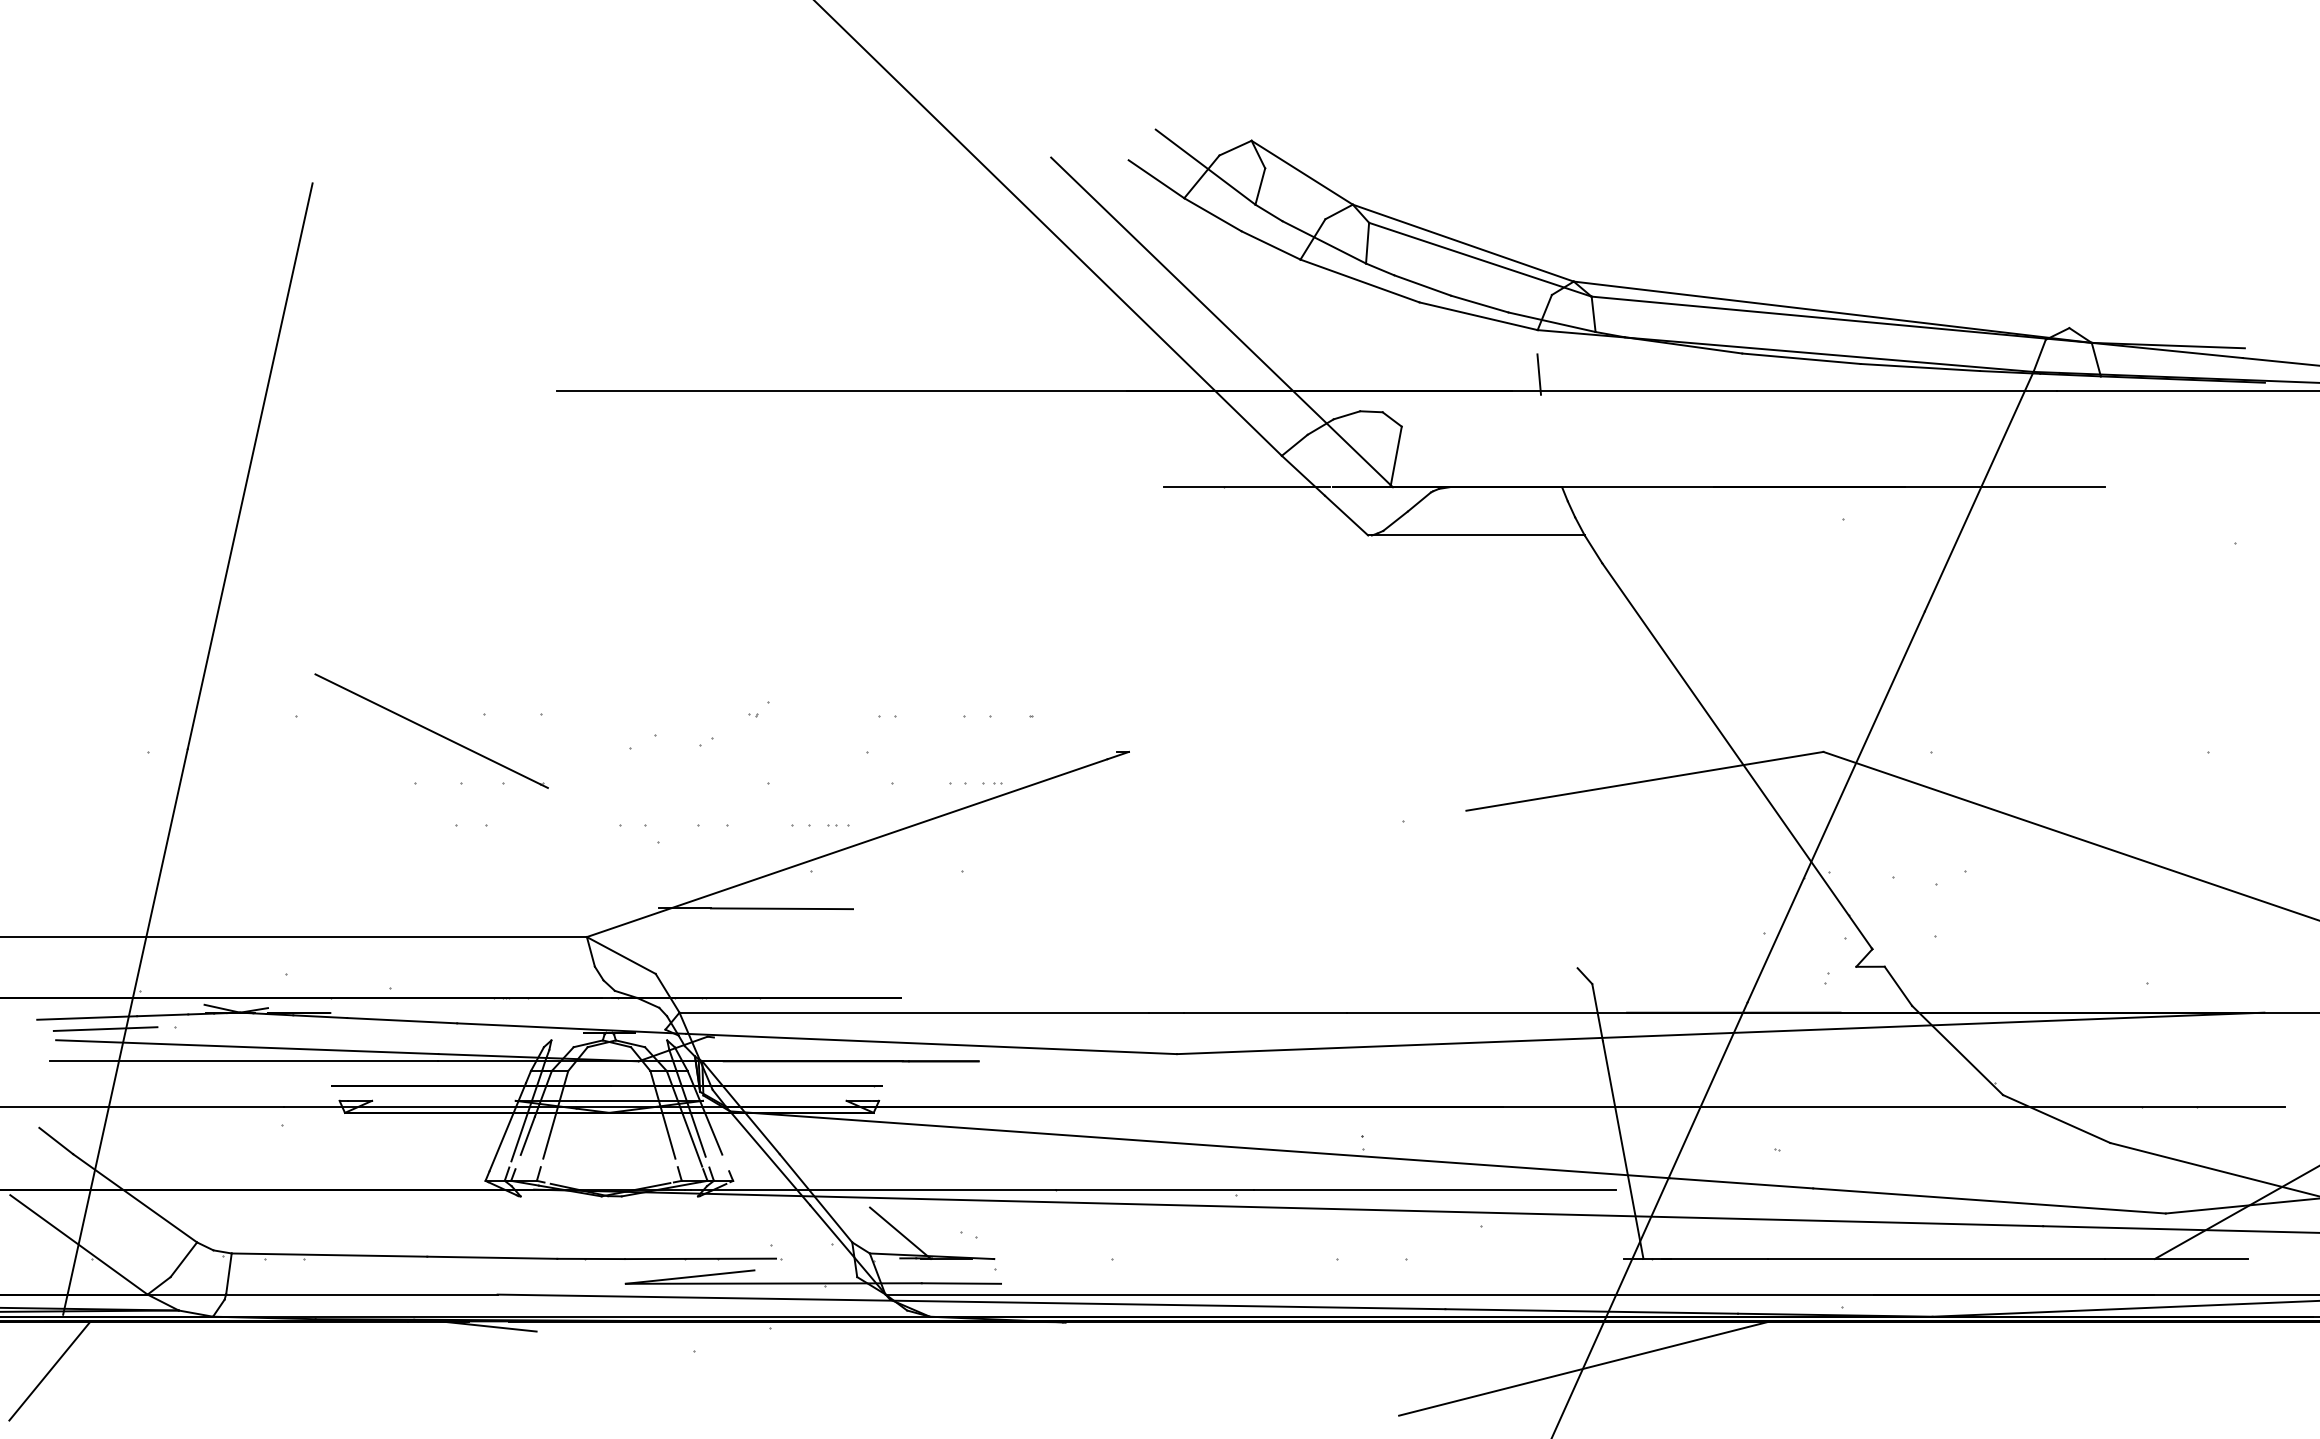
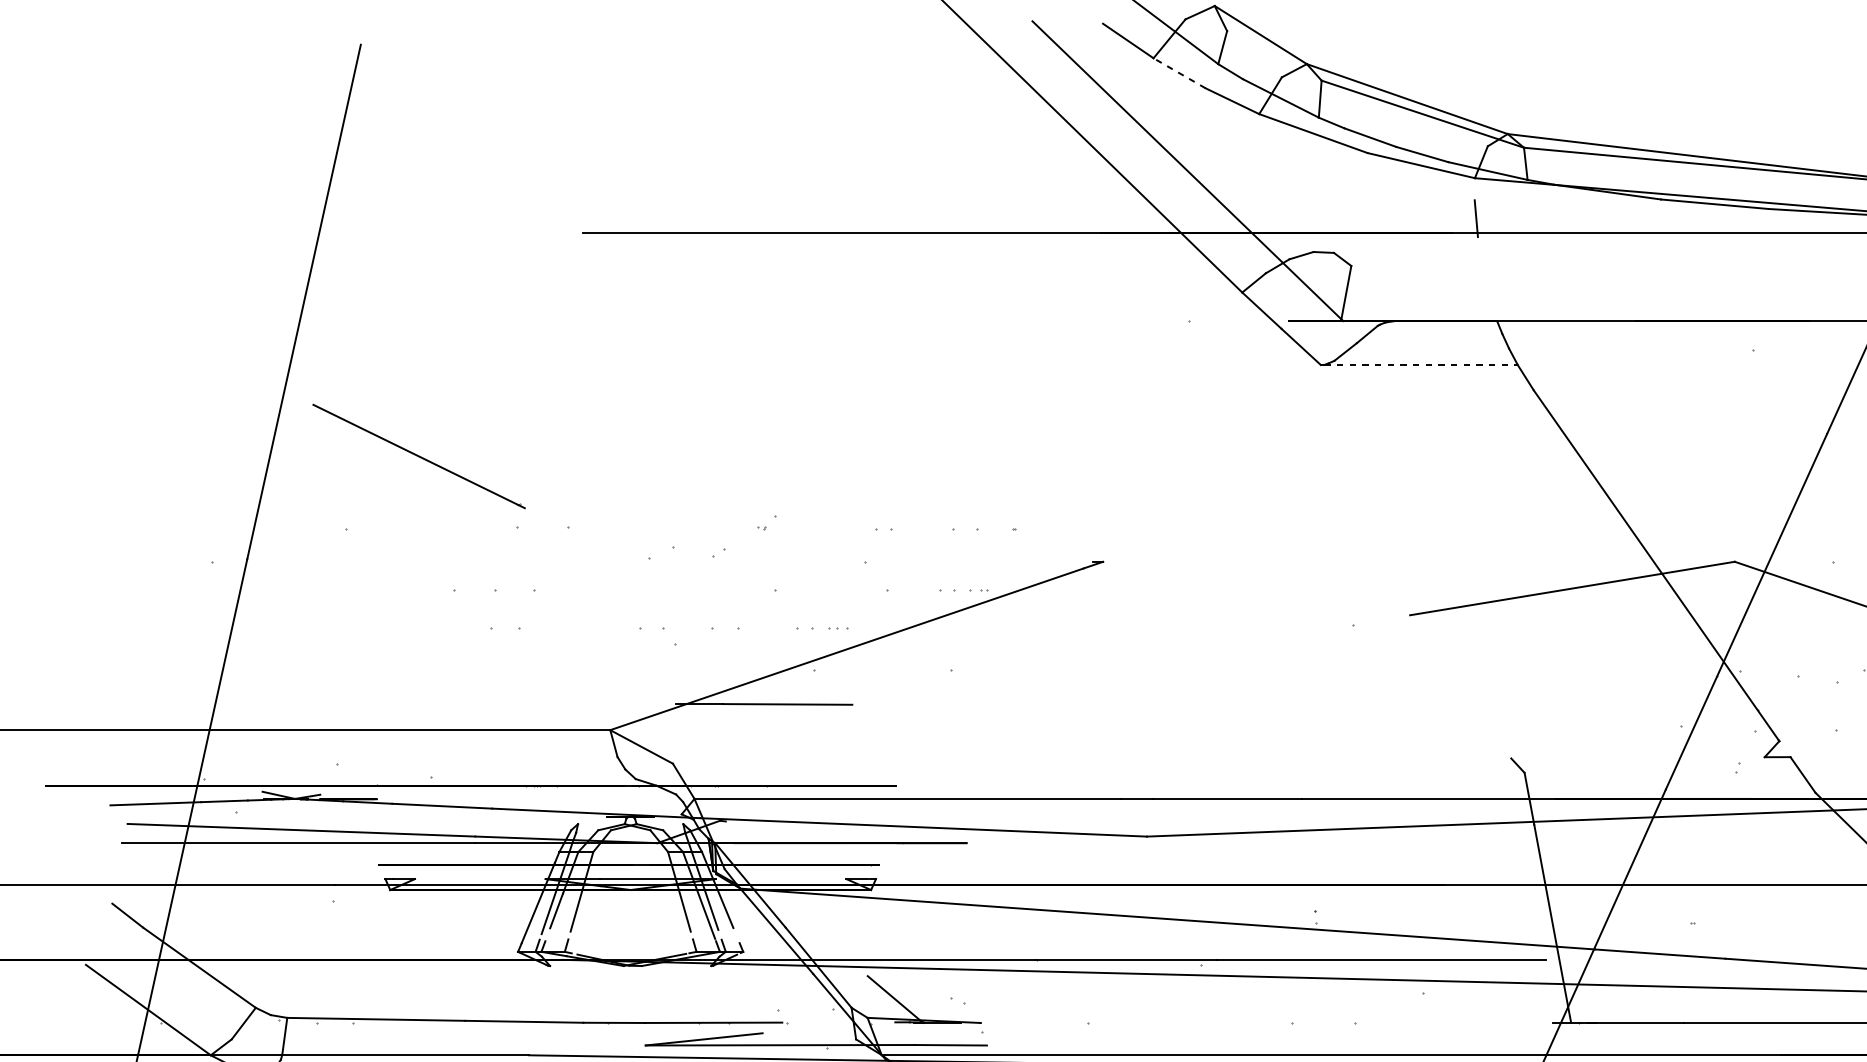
line: (1212, 214) -> (1179, 73), solid -> dashed
line: (1246, 487) -> (1210, 321), removed
line: (1478, 535) -> (1421, 364), solid -> dashed
part: (431, 730) -> (418, 455), moved
line: (105, 1028) -> (172, 813), removed

